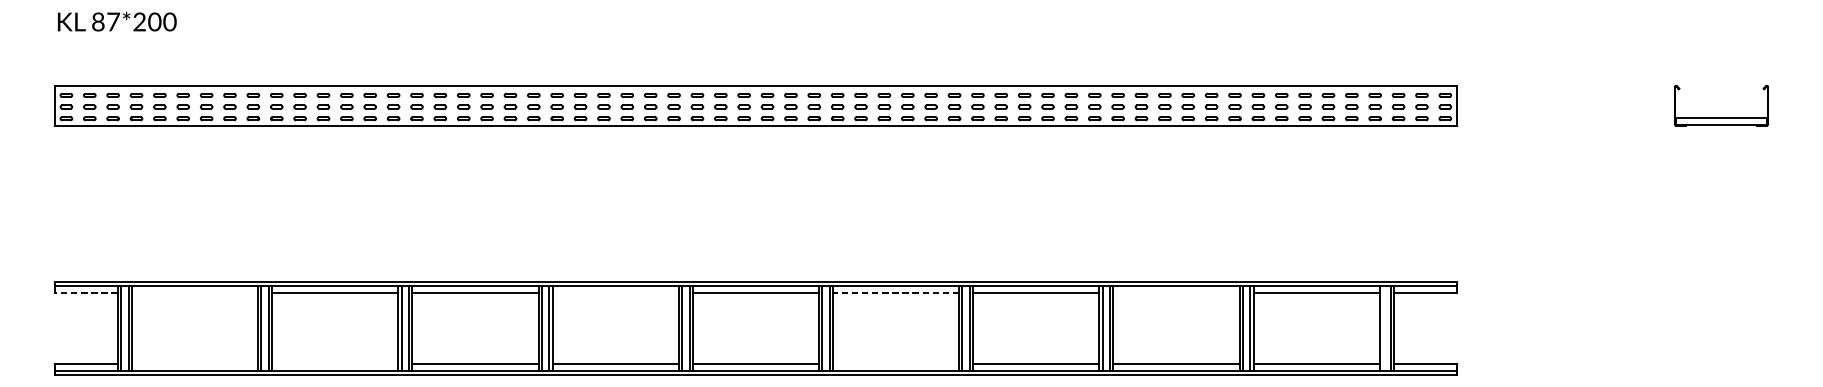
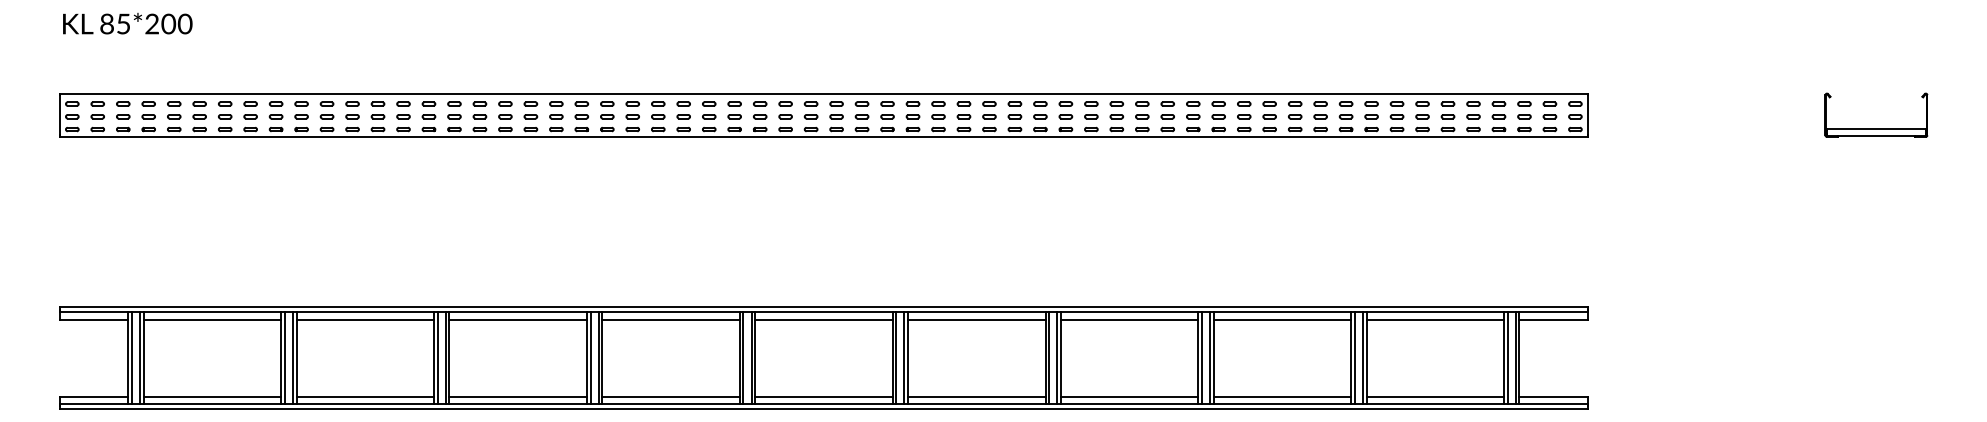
text: (113, 21) -> (123, 23), 87*200 -> 85*200
line: (85, 293) -> (93, 319), dashed -> solid
line: (195, 293) -> (212, 319), added
line: (615, 293) -> (670, 319), added
line: (895, 293) -> (976, 319), dashed -> solid
line: (1176, 293) -> (1282, 319), added
line: (1383, 328) -> (1507, 358), added
line: (195, 363) -> (212, 396), added
line: (335, 363) -> (365, 396), added
line: (895, 363) -> (976, 396), added

